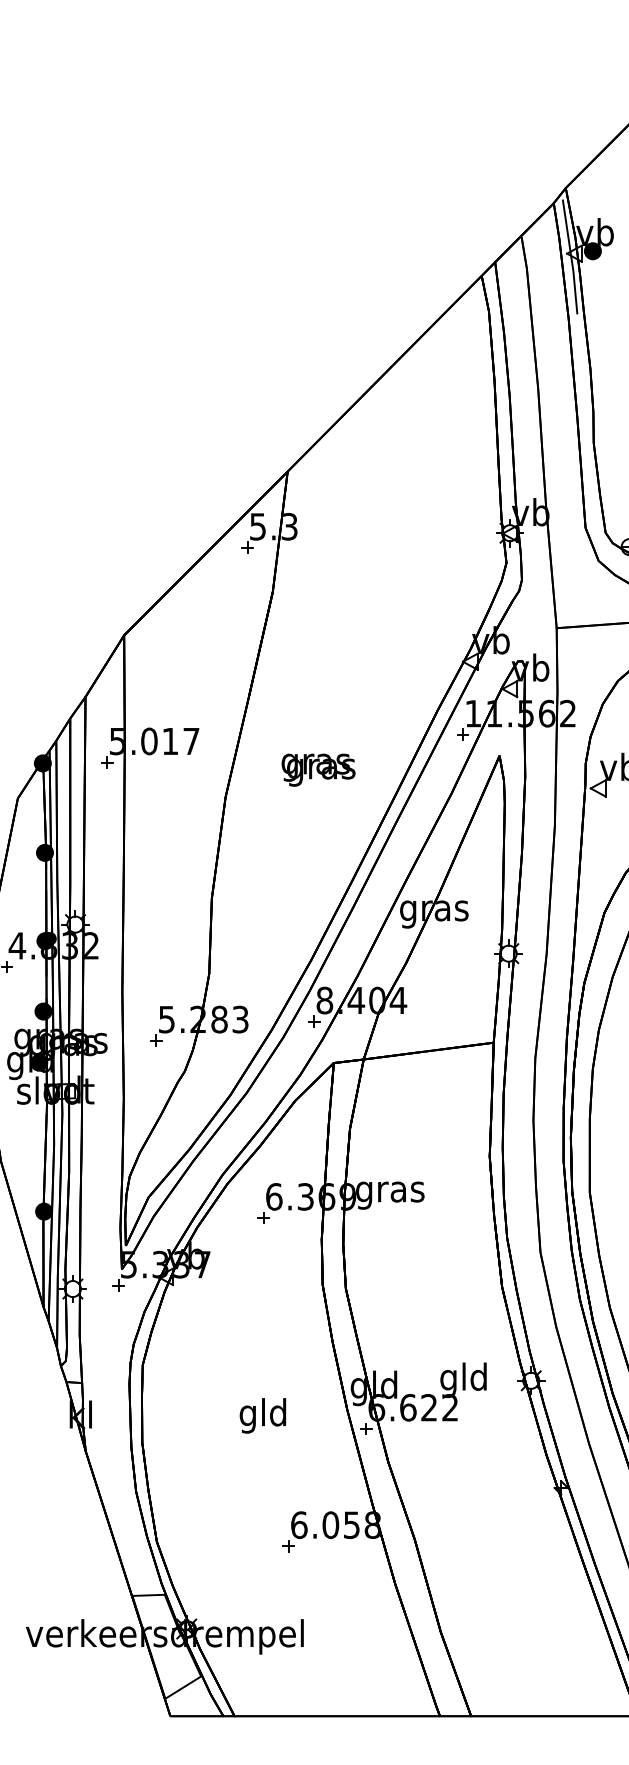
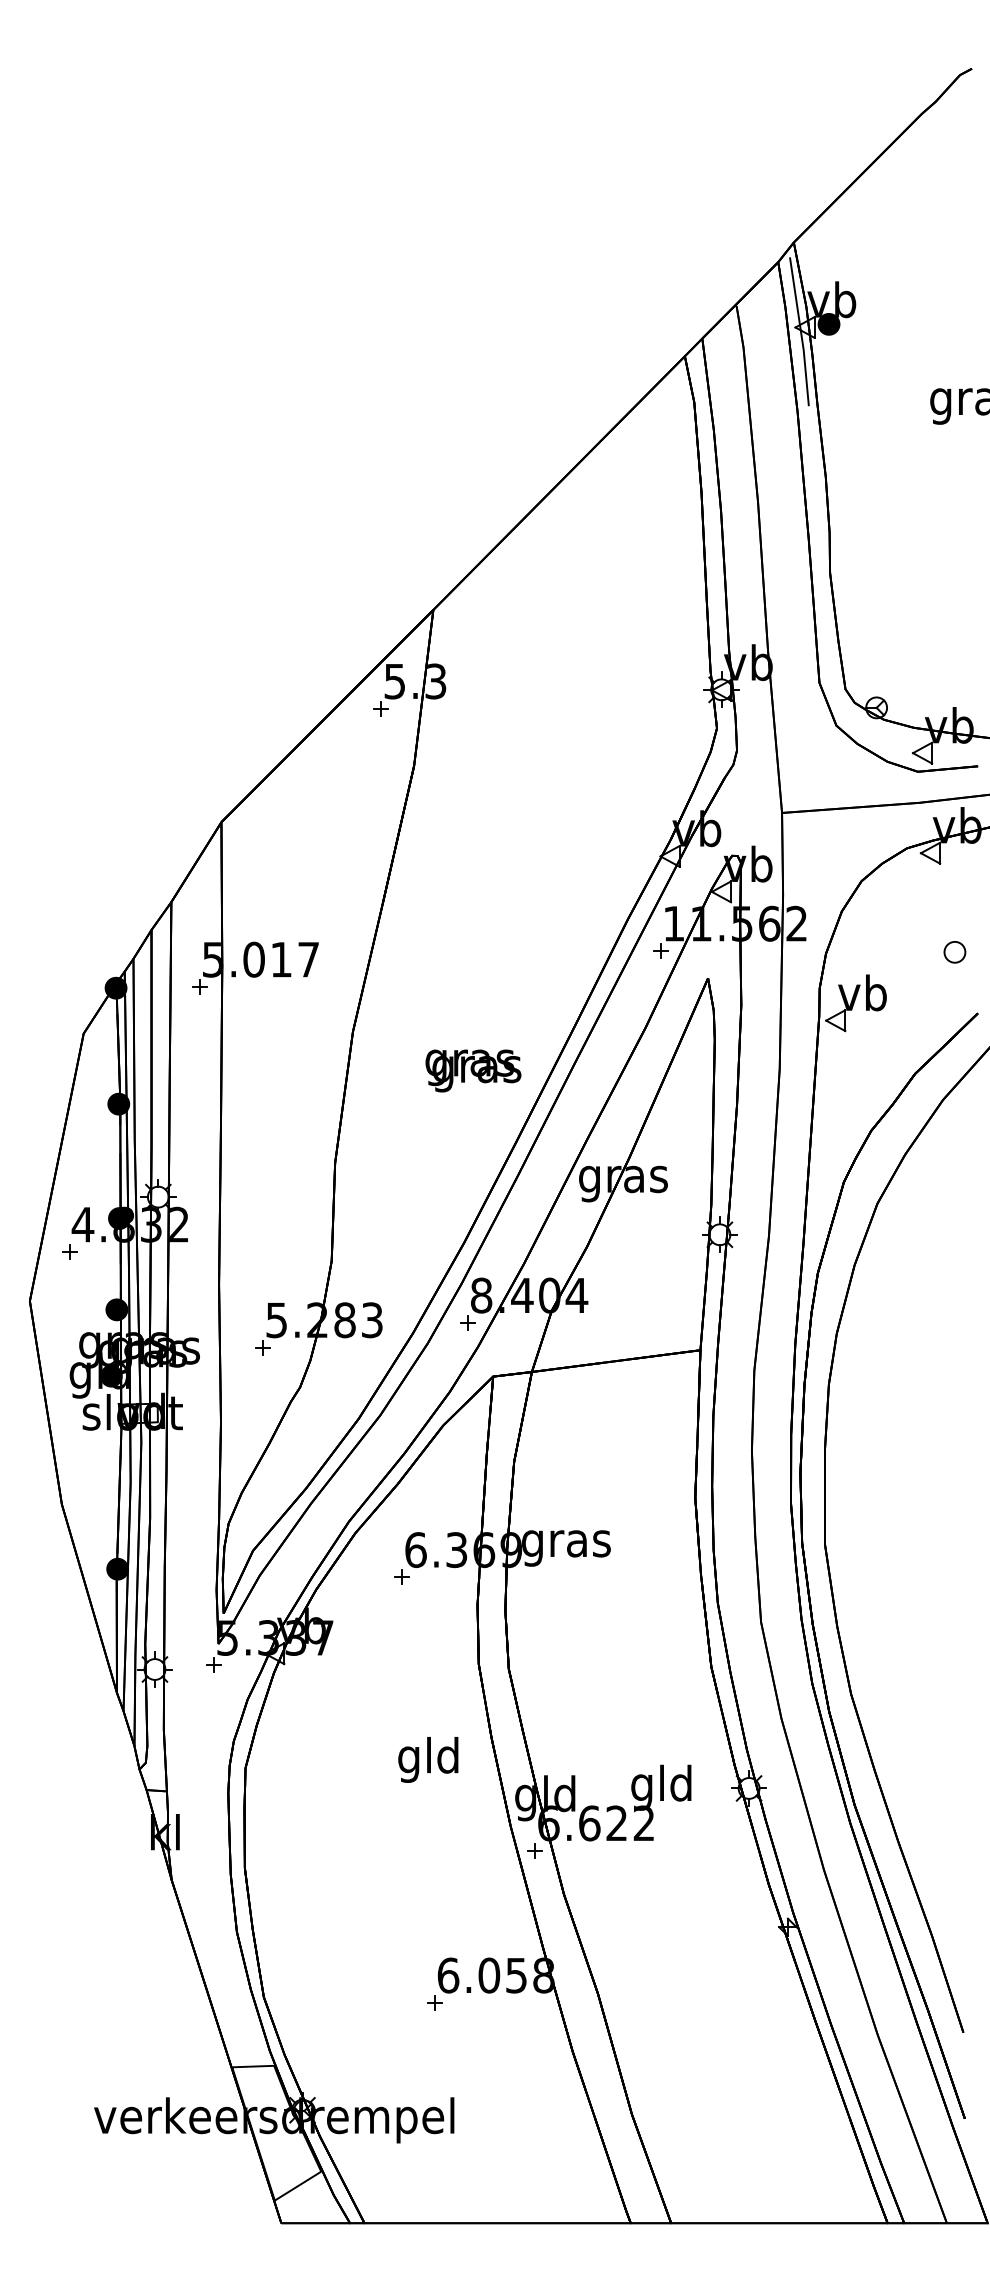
text: (318, 769) -> (473, 1070), moved
text: (263, 1415) -> (428, 1759), moved

